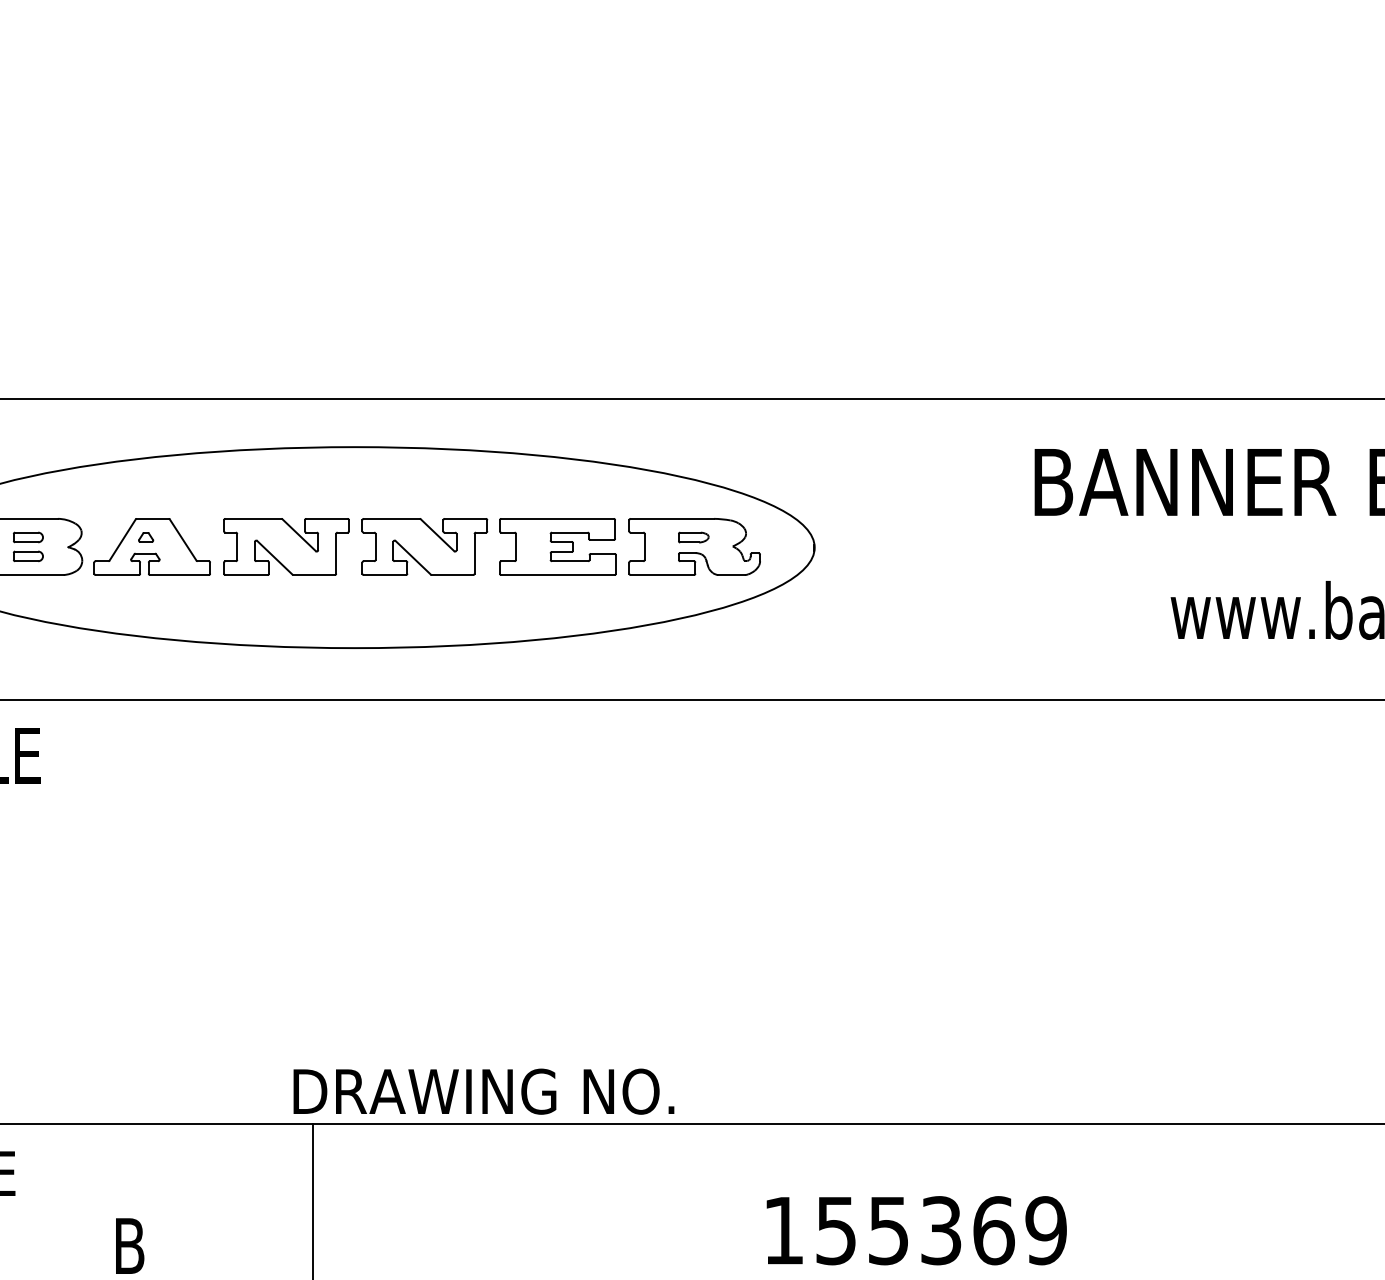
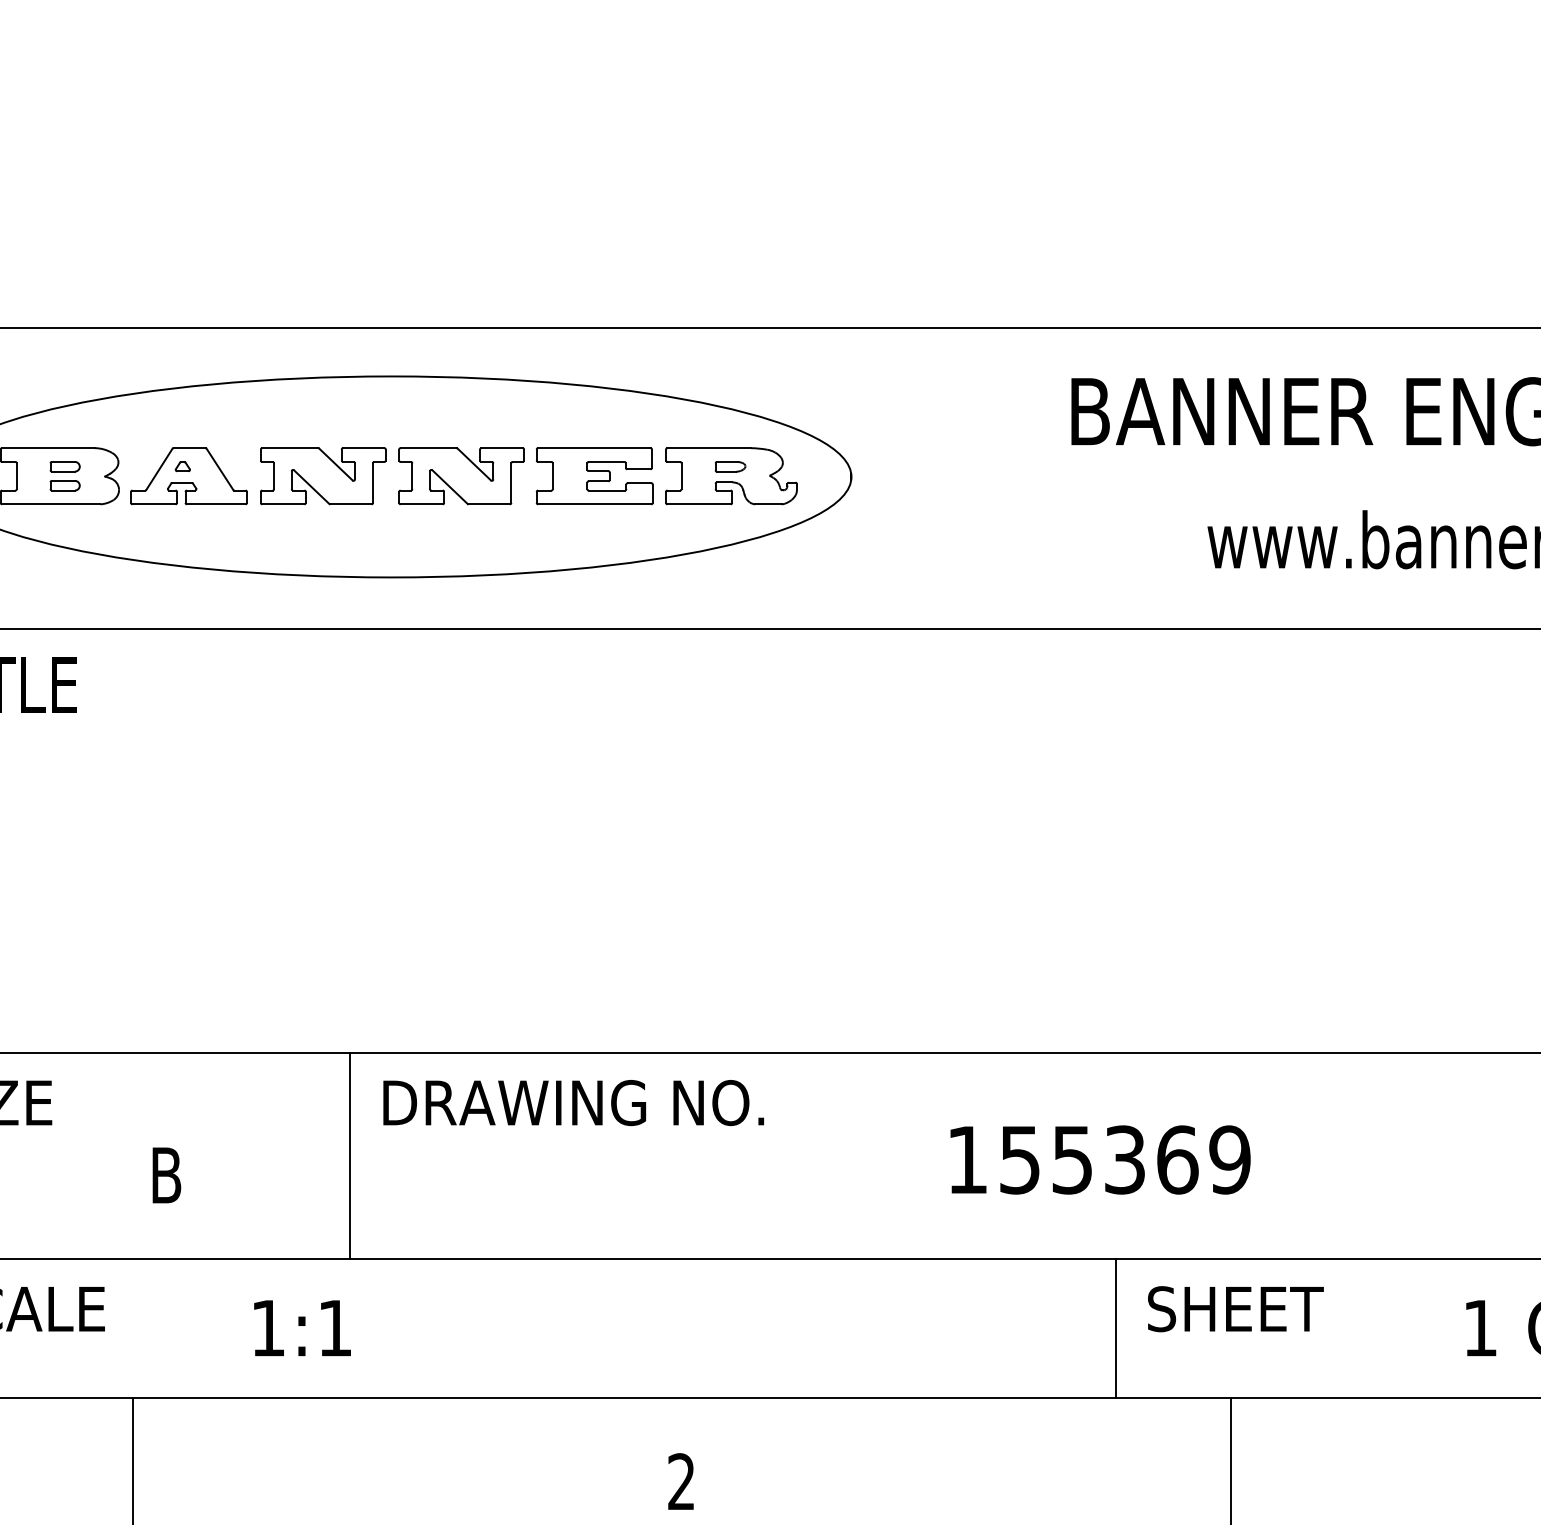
text: (483, 1092) -> (573, 1103), moved
text: (916, 1230) -> (1100, 1159), moved

